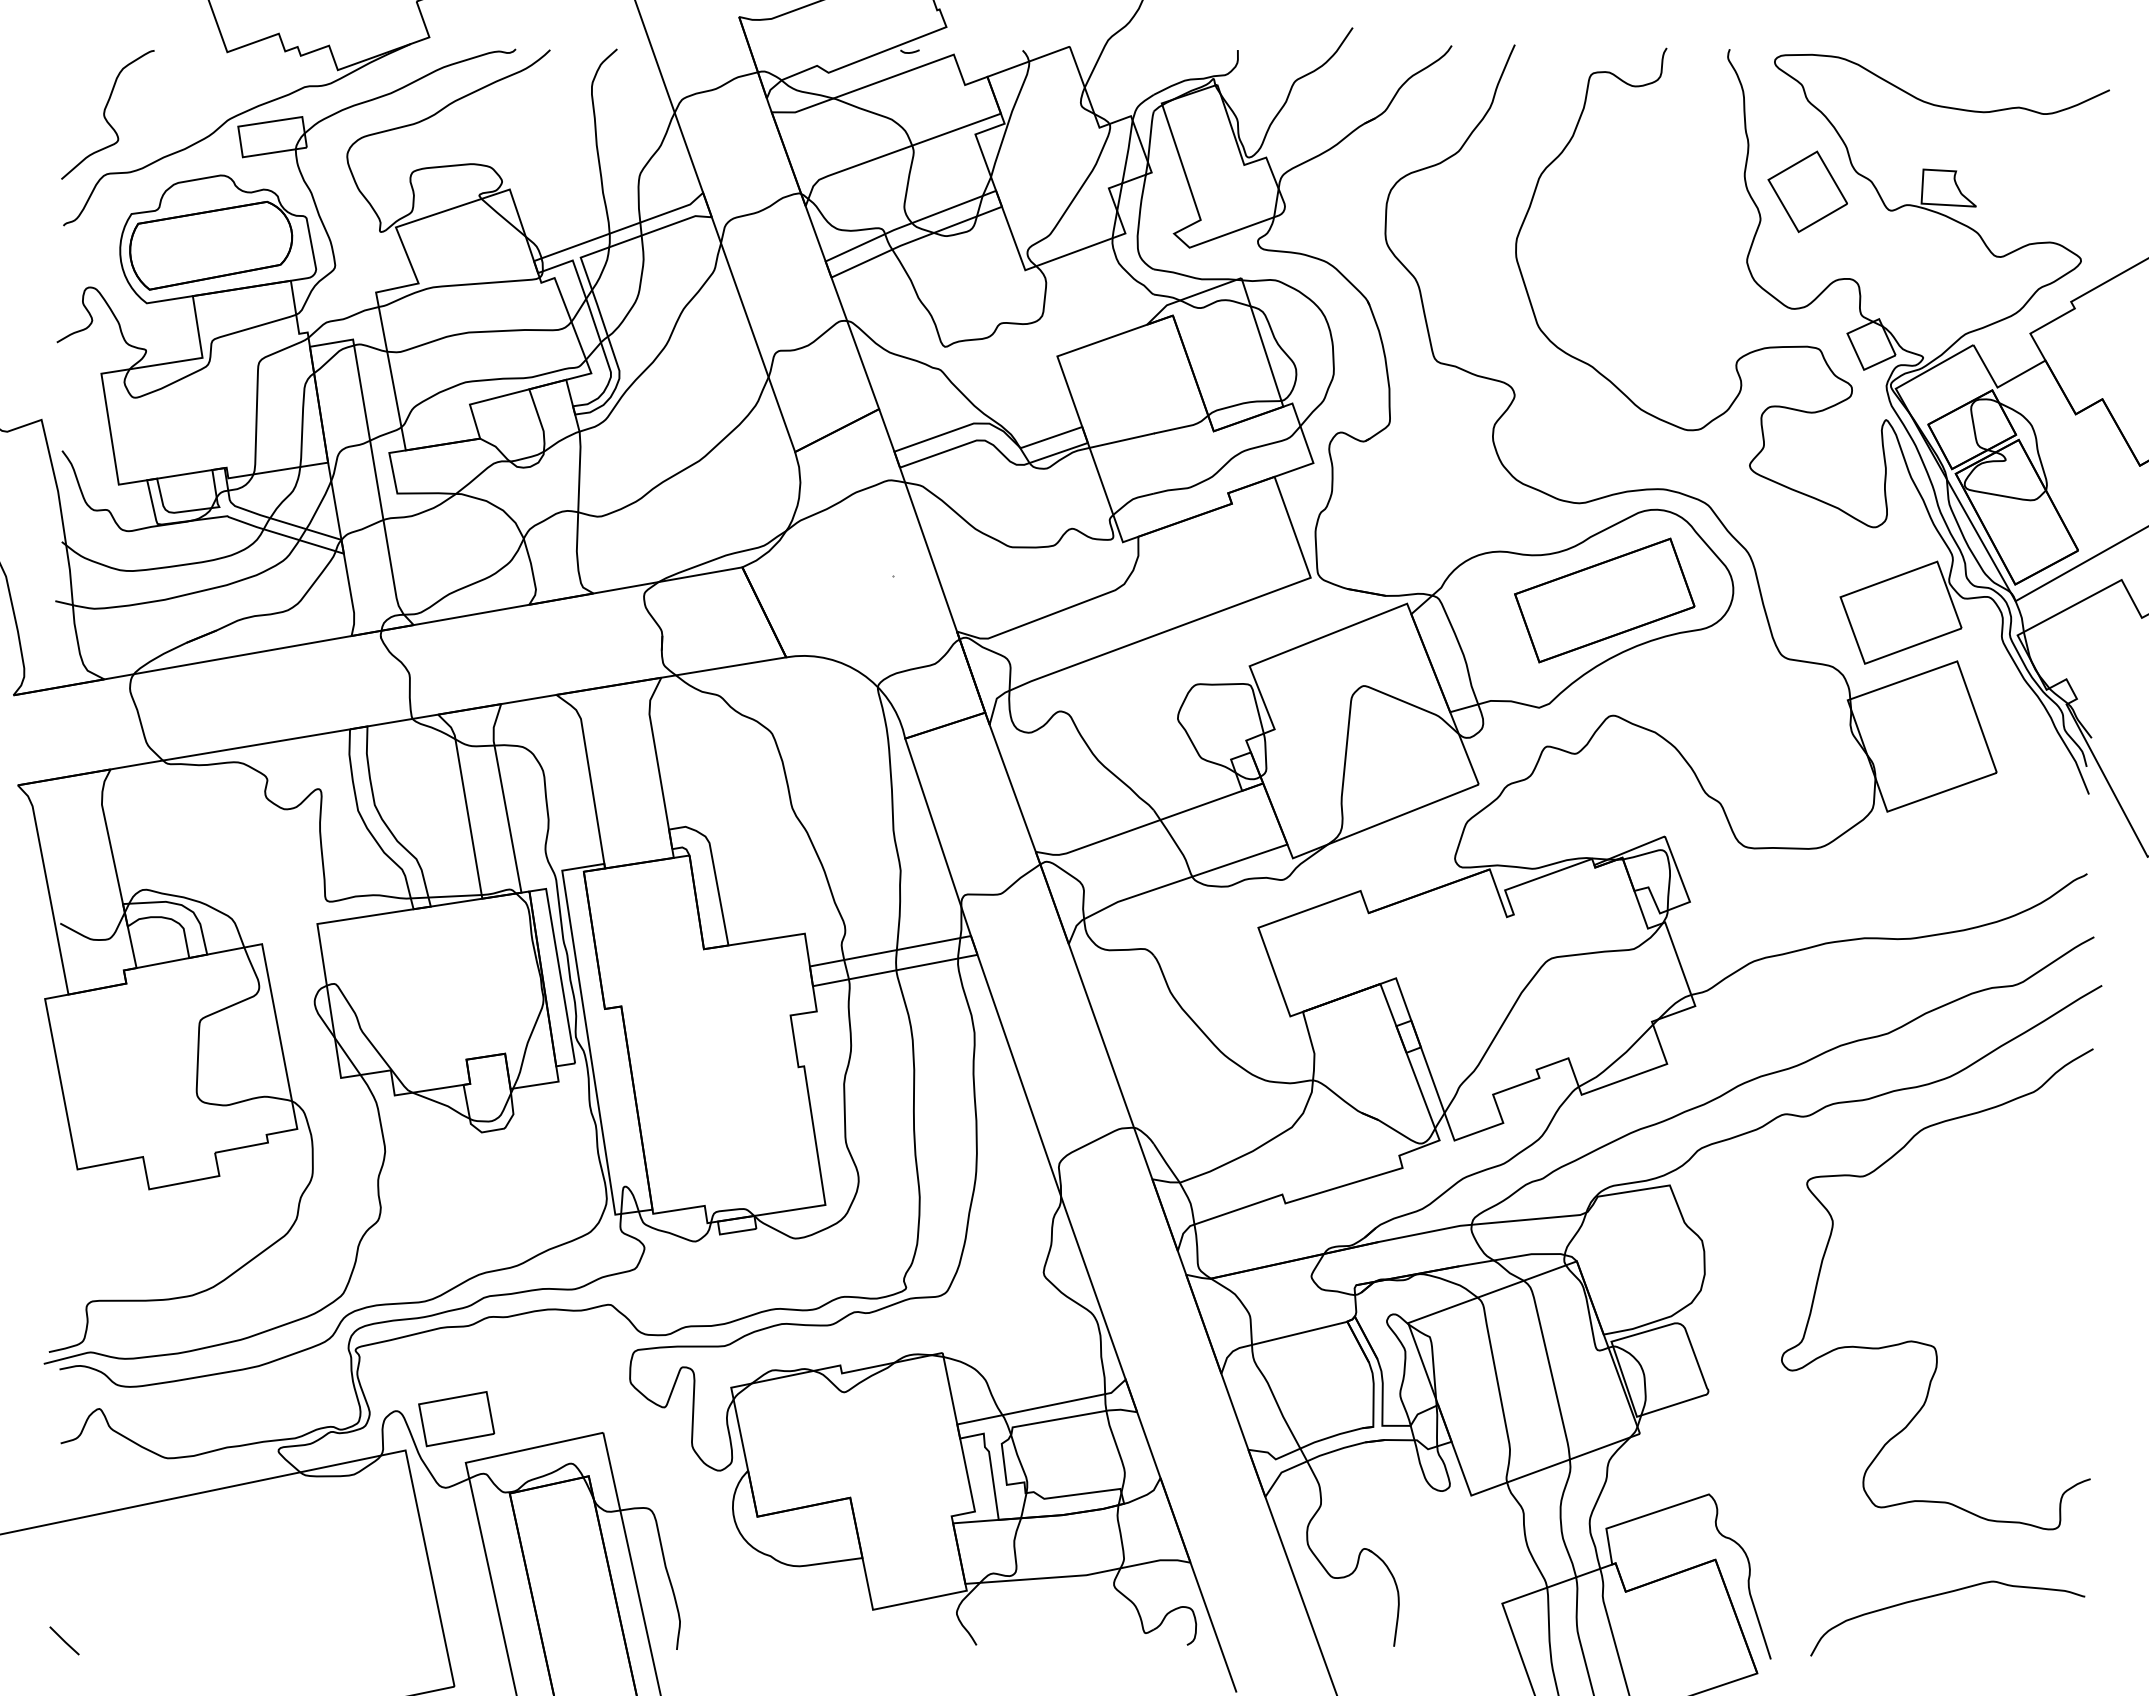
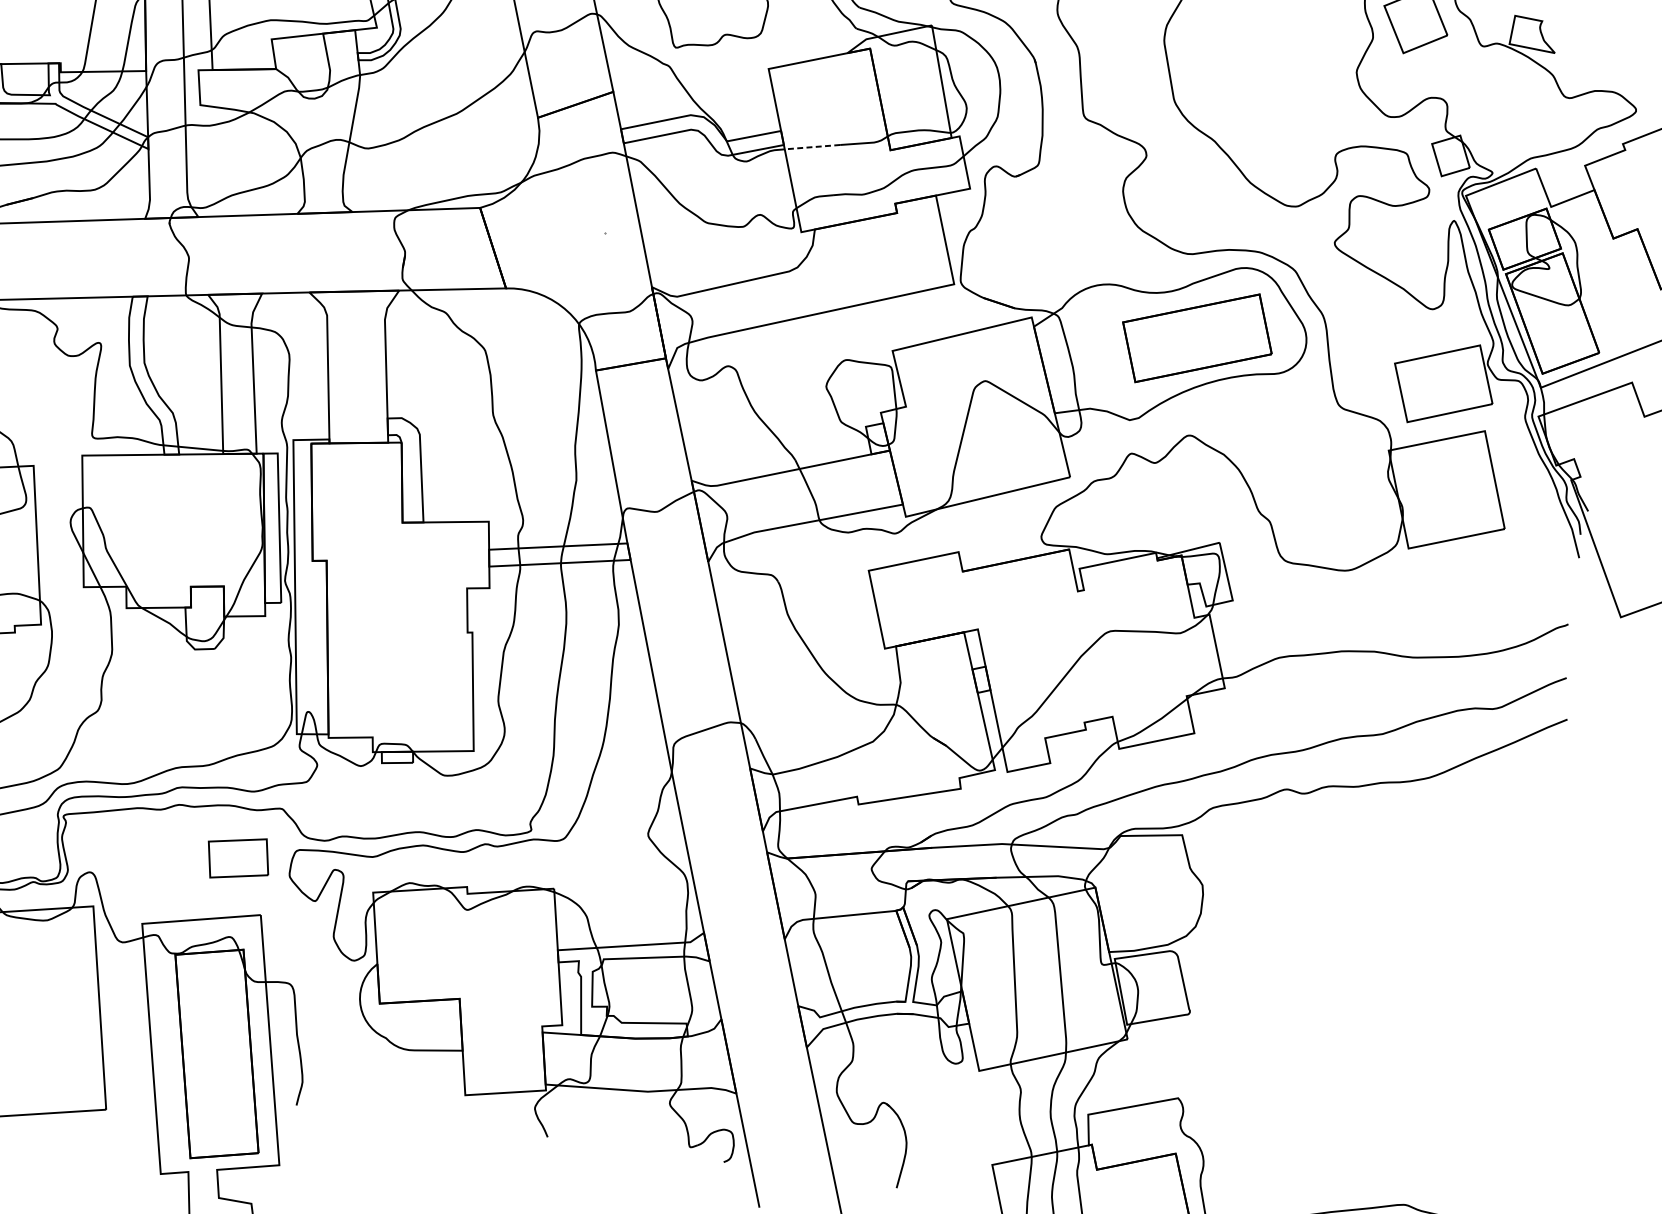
line: (1121, 440) -> (812, 146), solid -> dashed
curve: (1922, 1342) -> (1374, 996), removed
part: (456, 1419) -> (238, 858), moved

